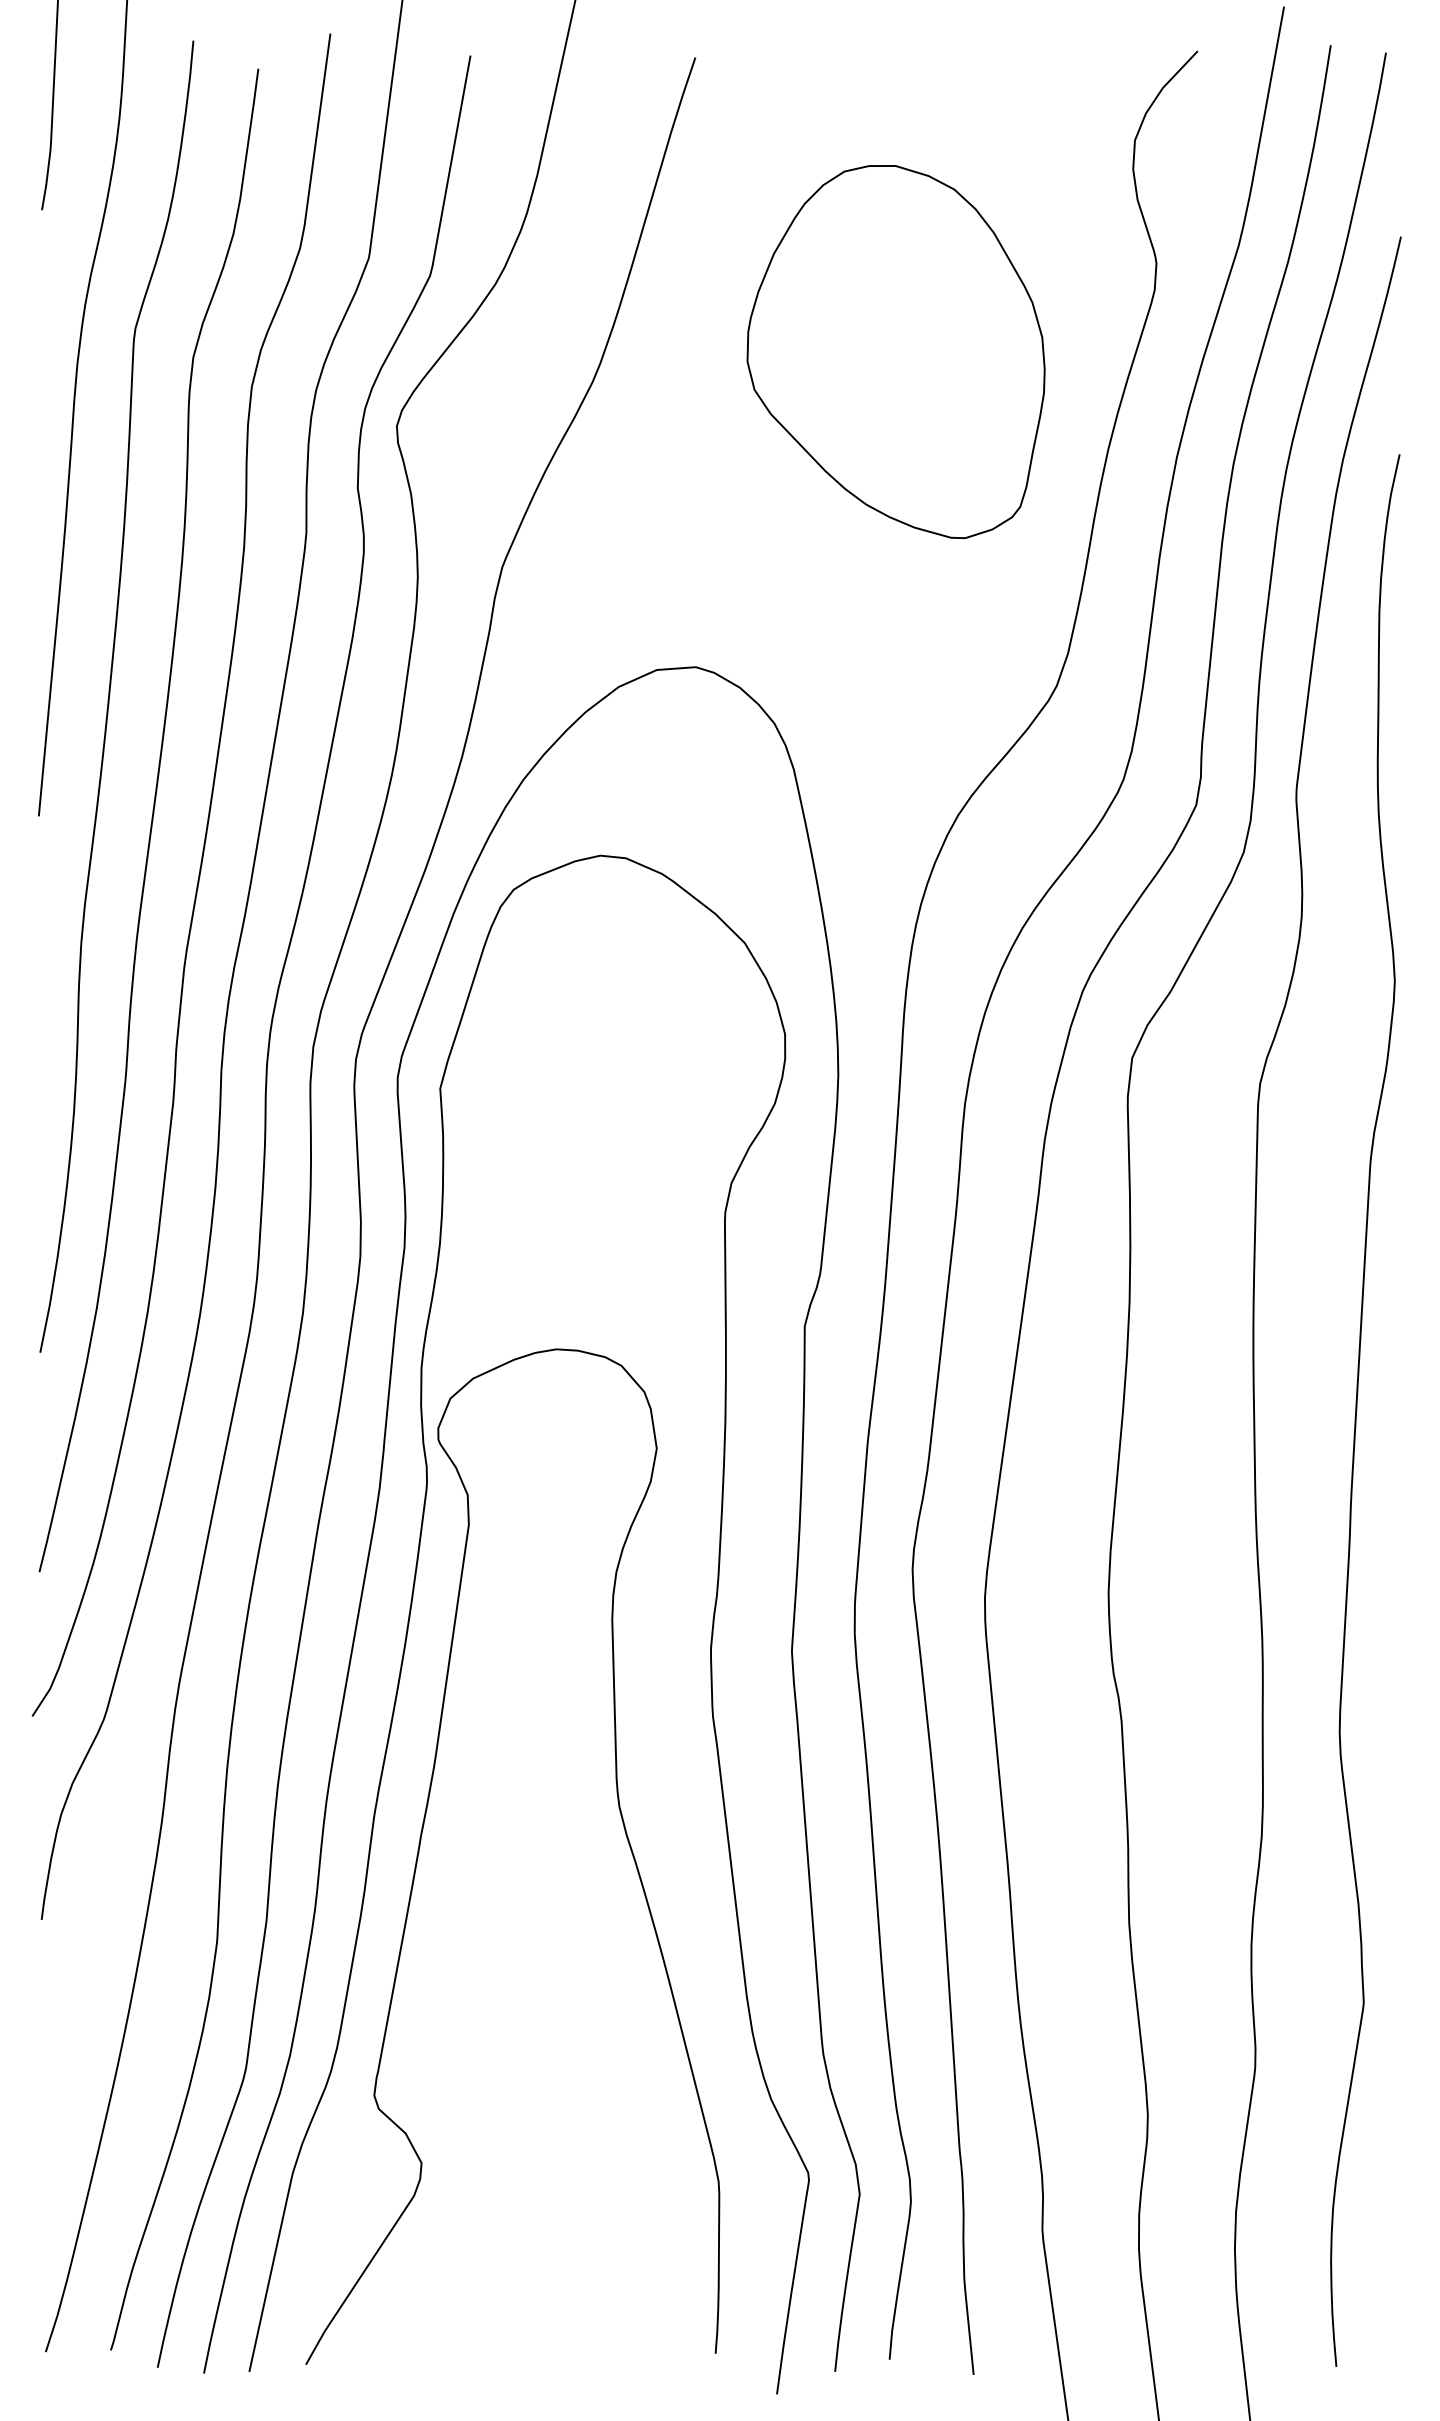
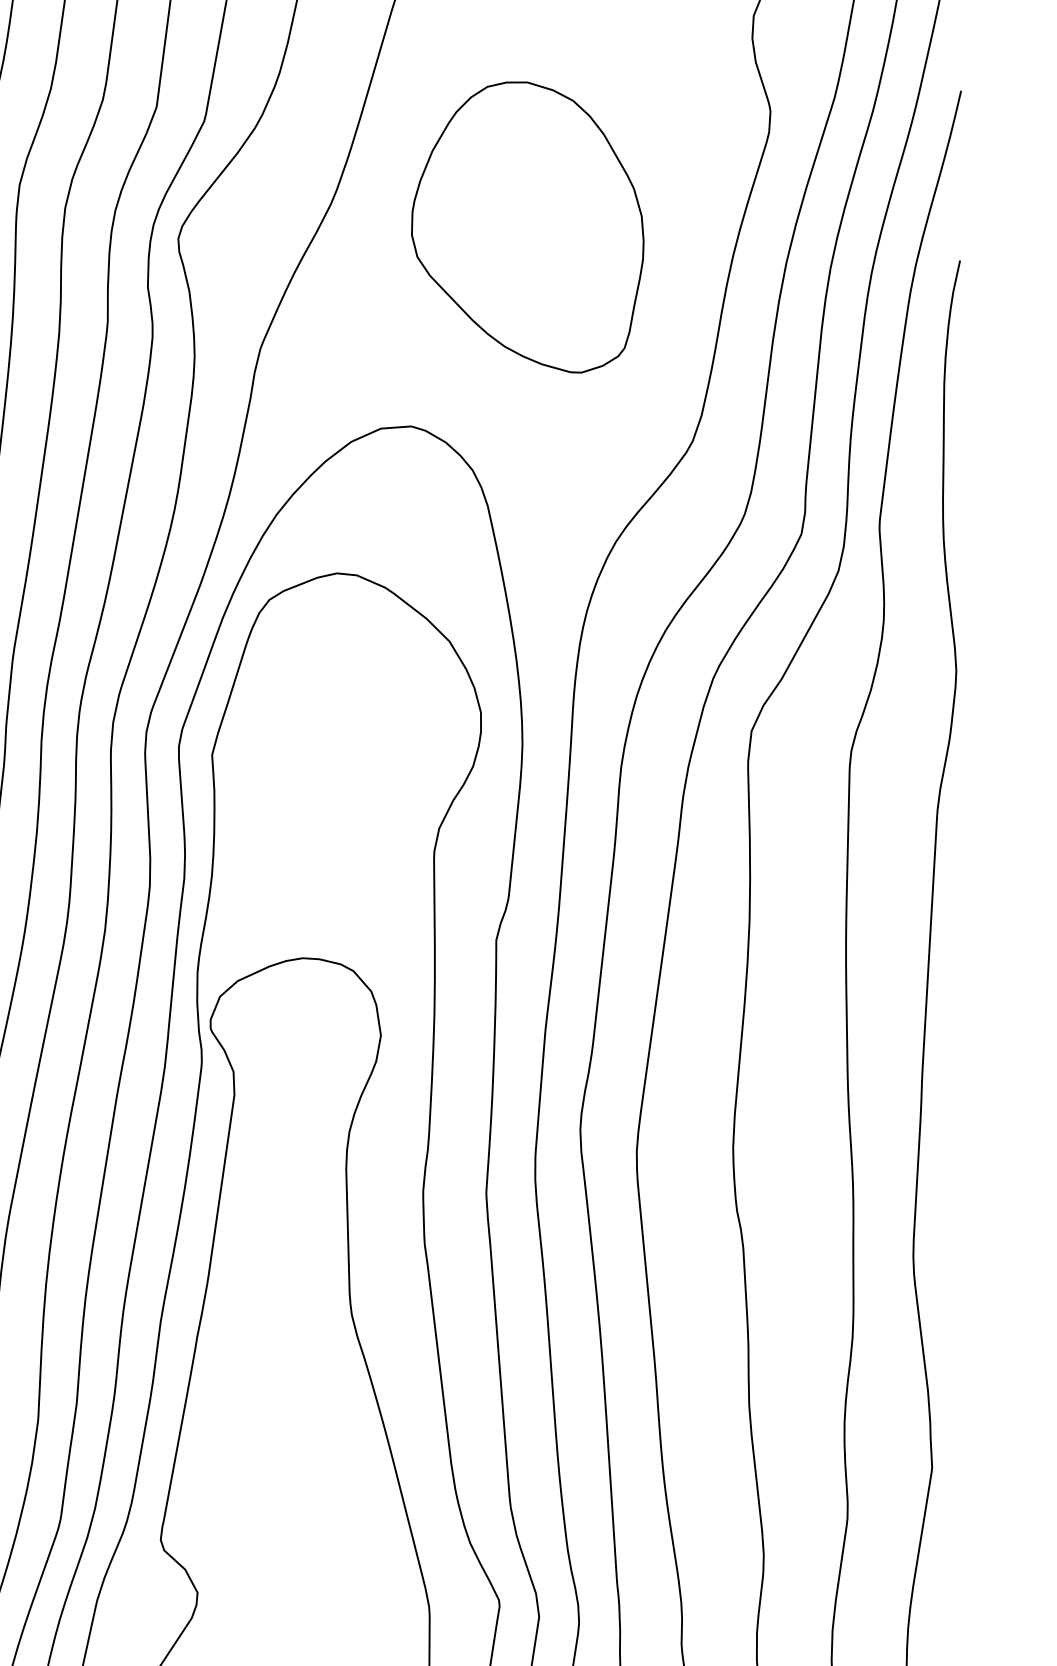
part: (895, 352) -> (527, 227), moved

